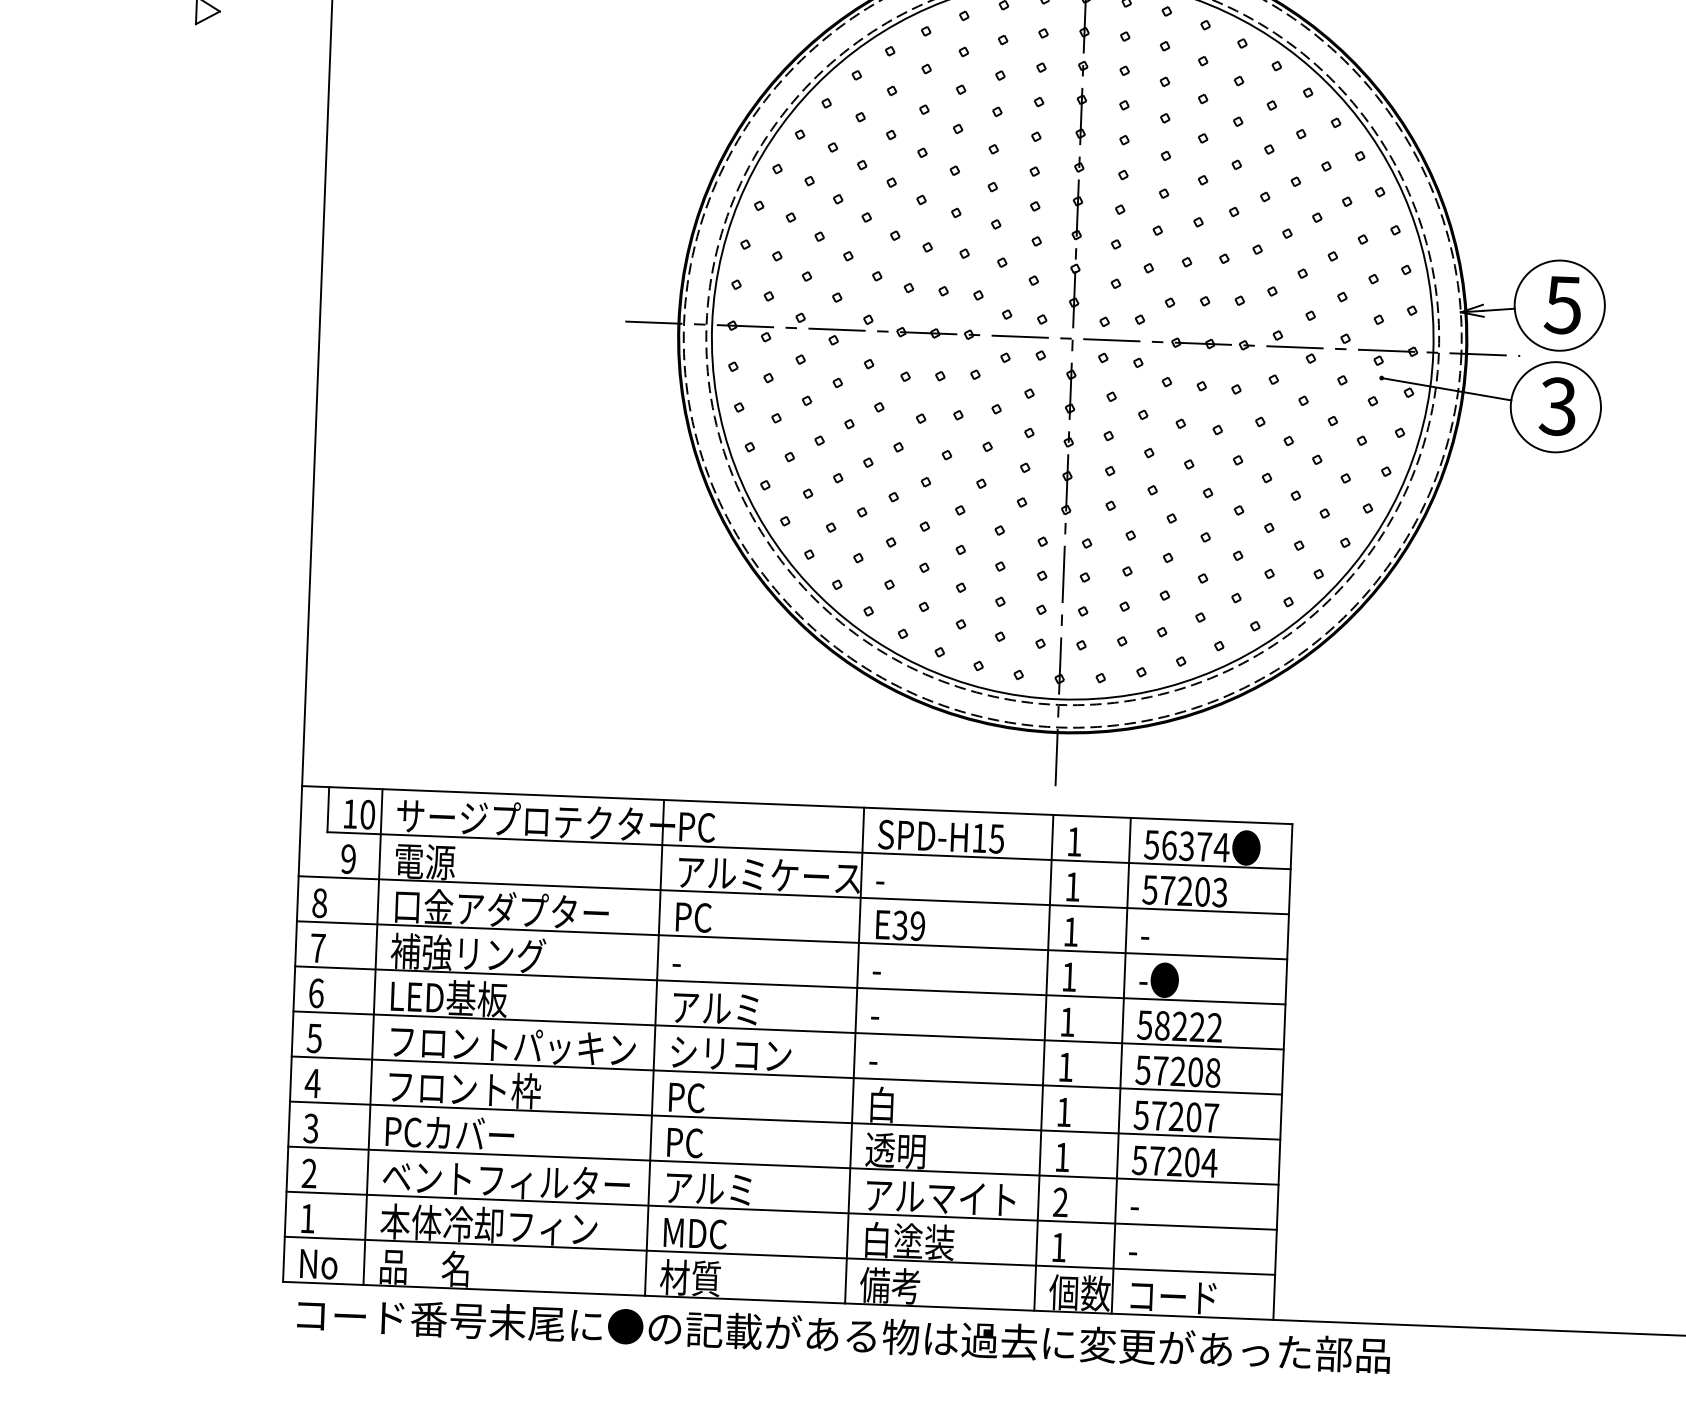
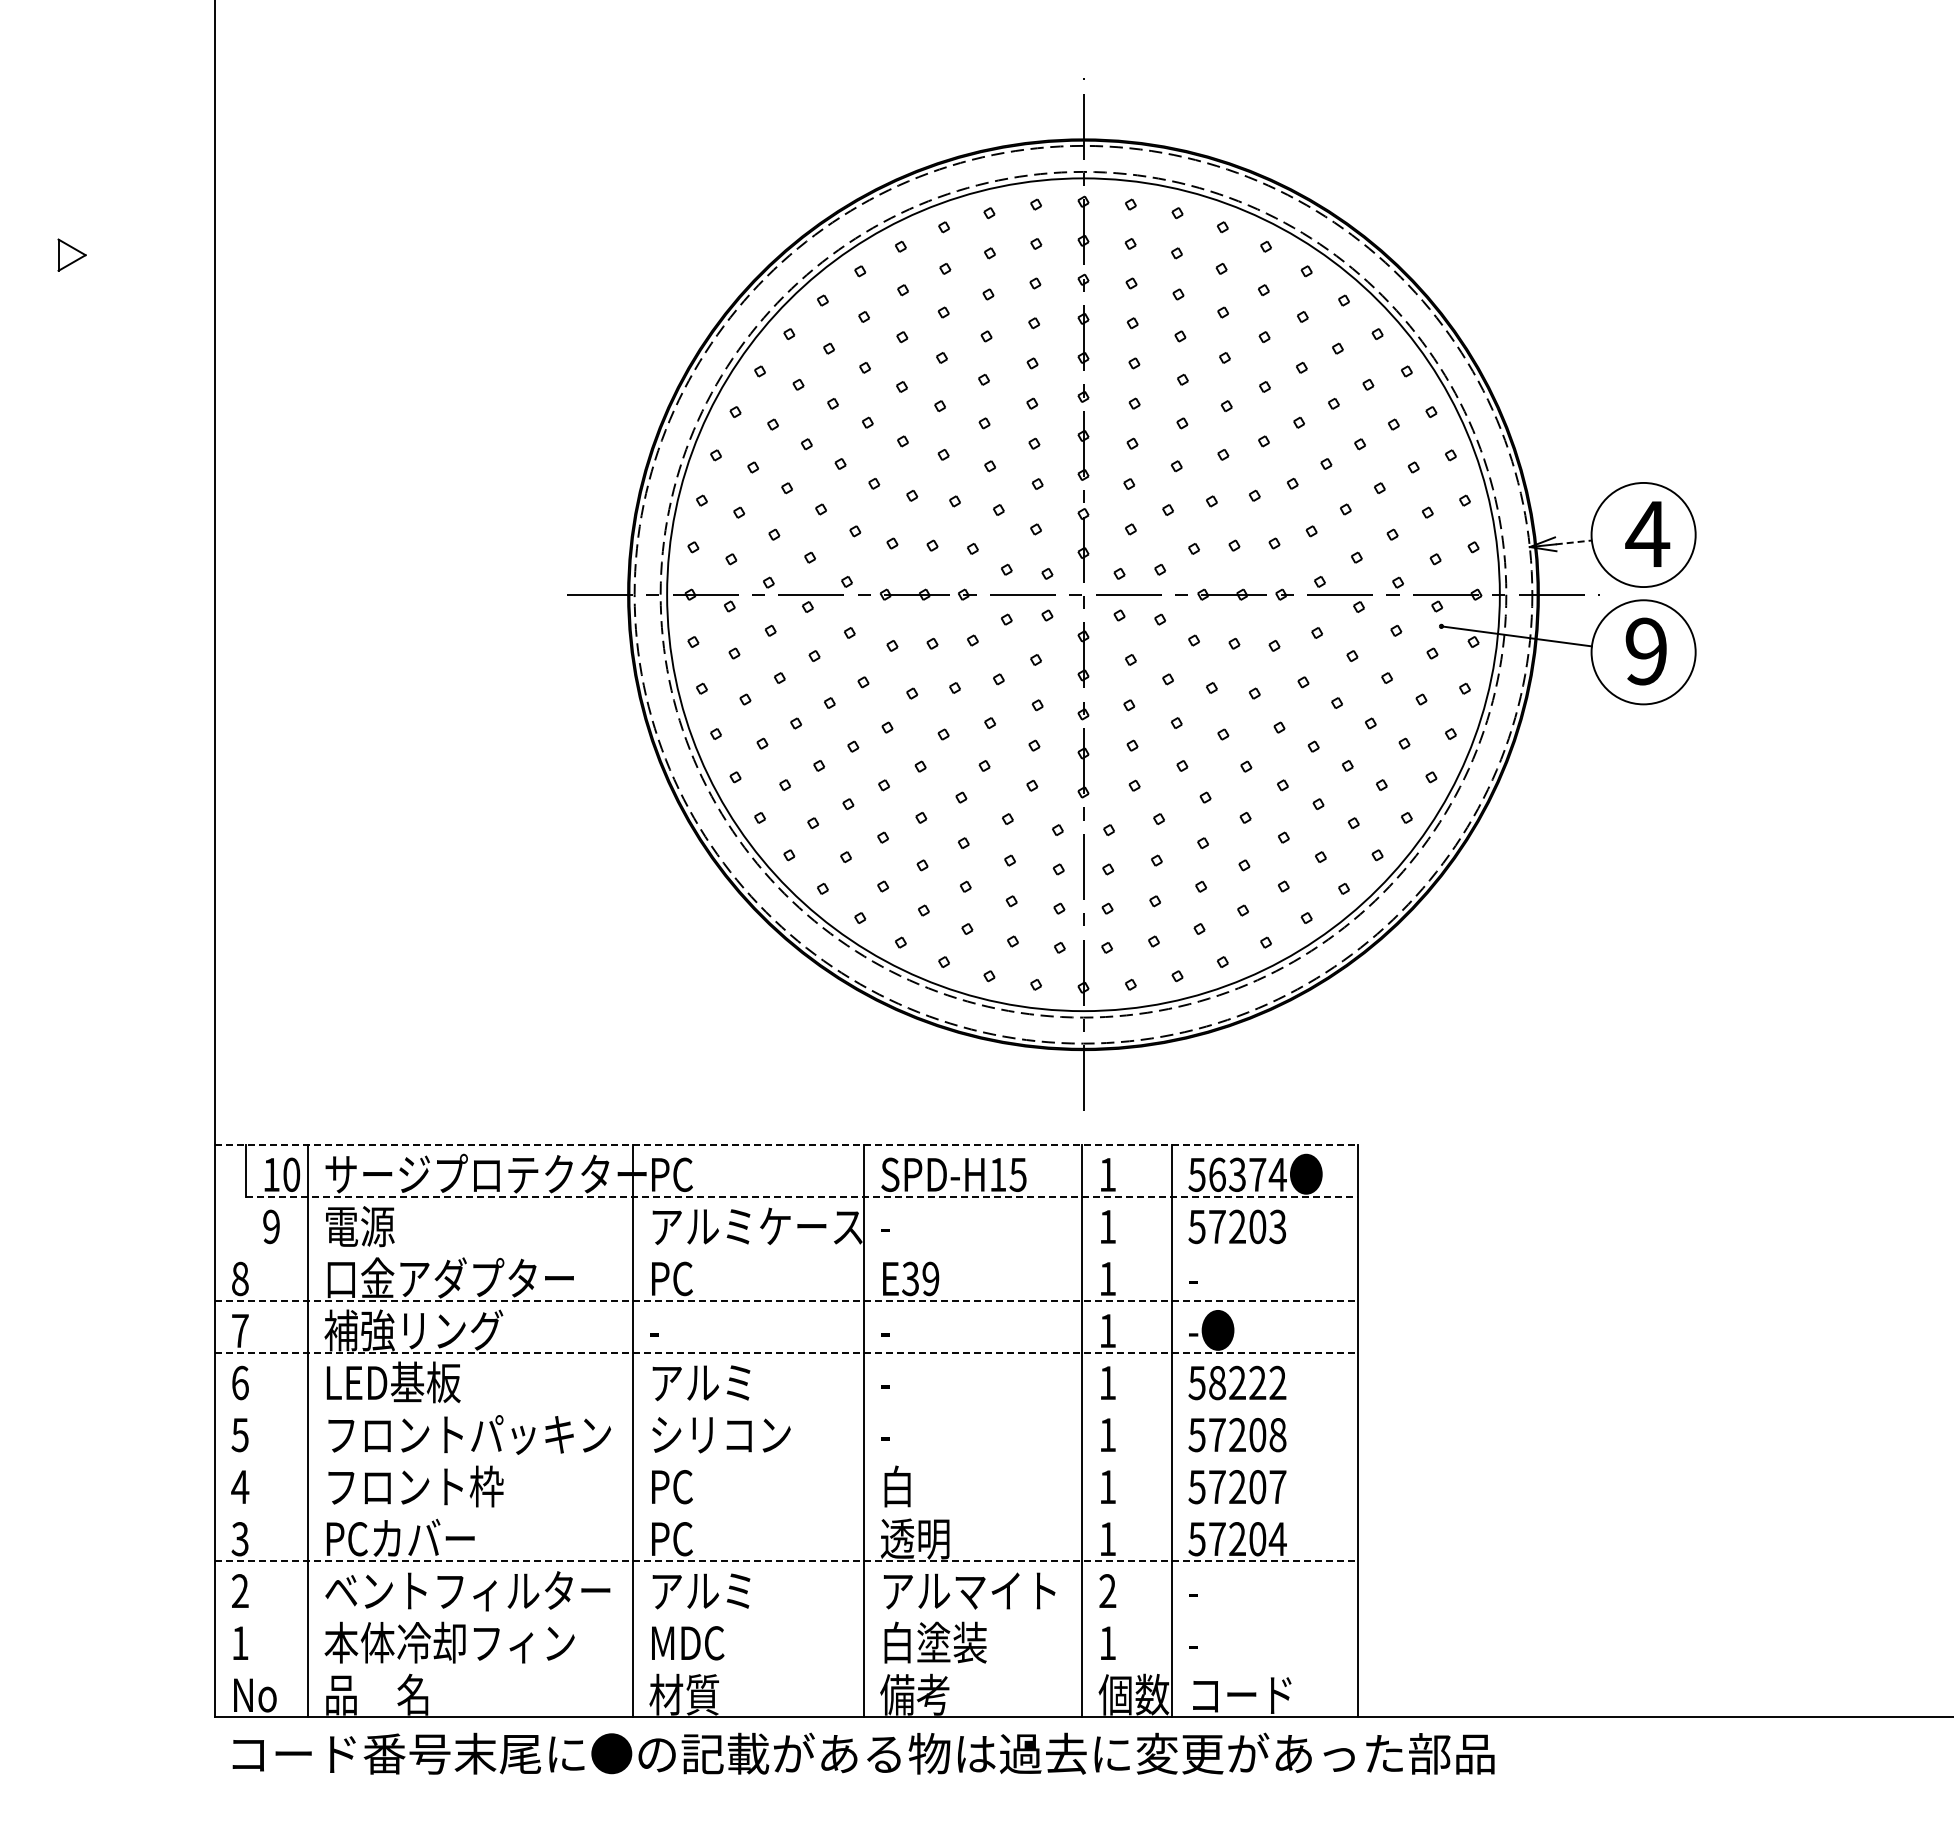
text: (1563, 305) -> (1647, 534), 5 -> 4
line: (1499, 309) -> (1574, 542), solid -> dashed
text: (1557, 406) -> (1645, 651), 3 -> 9
line: (797, 804) -> (786, 1144), solid -> dashed
line: (809, 850) -> (802, 1196), solid -> dashed
line: (793, 895) -> (786, 1248), removed
line: (792, 940) -> (786, 1300), solid -> dashed
line: (790, 985) -> (786, 1352), solid -> dashed
line: (788, 1030) -> (786, 1404), removed
line: (786, 1075) -> (786, 1456), removed
line: (785, 1121) -> (786, 1509), removed
line: (783, 1166) -> (786, 1561), solid -> dashed
line: (781, 1211) -> (786, 1613), removed
line: (779, 1256) -> (786, 1665), removed

